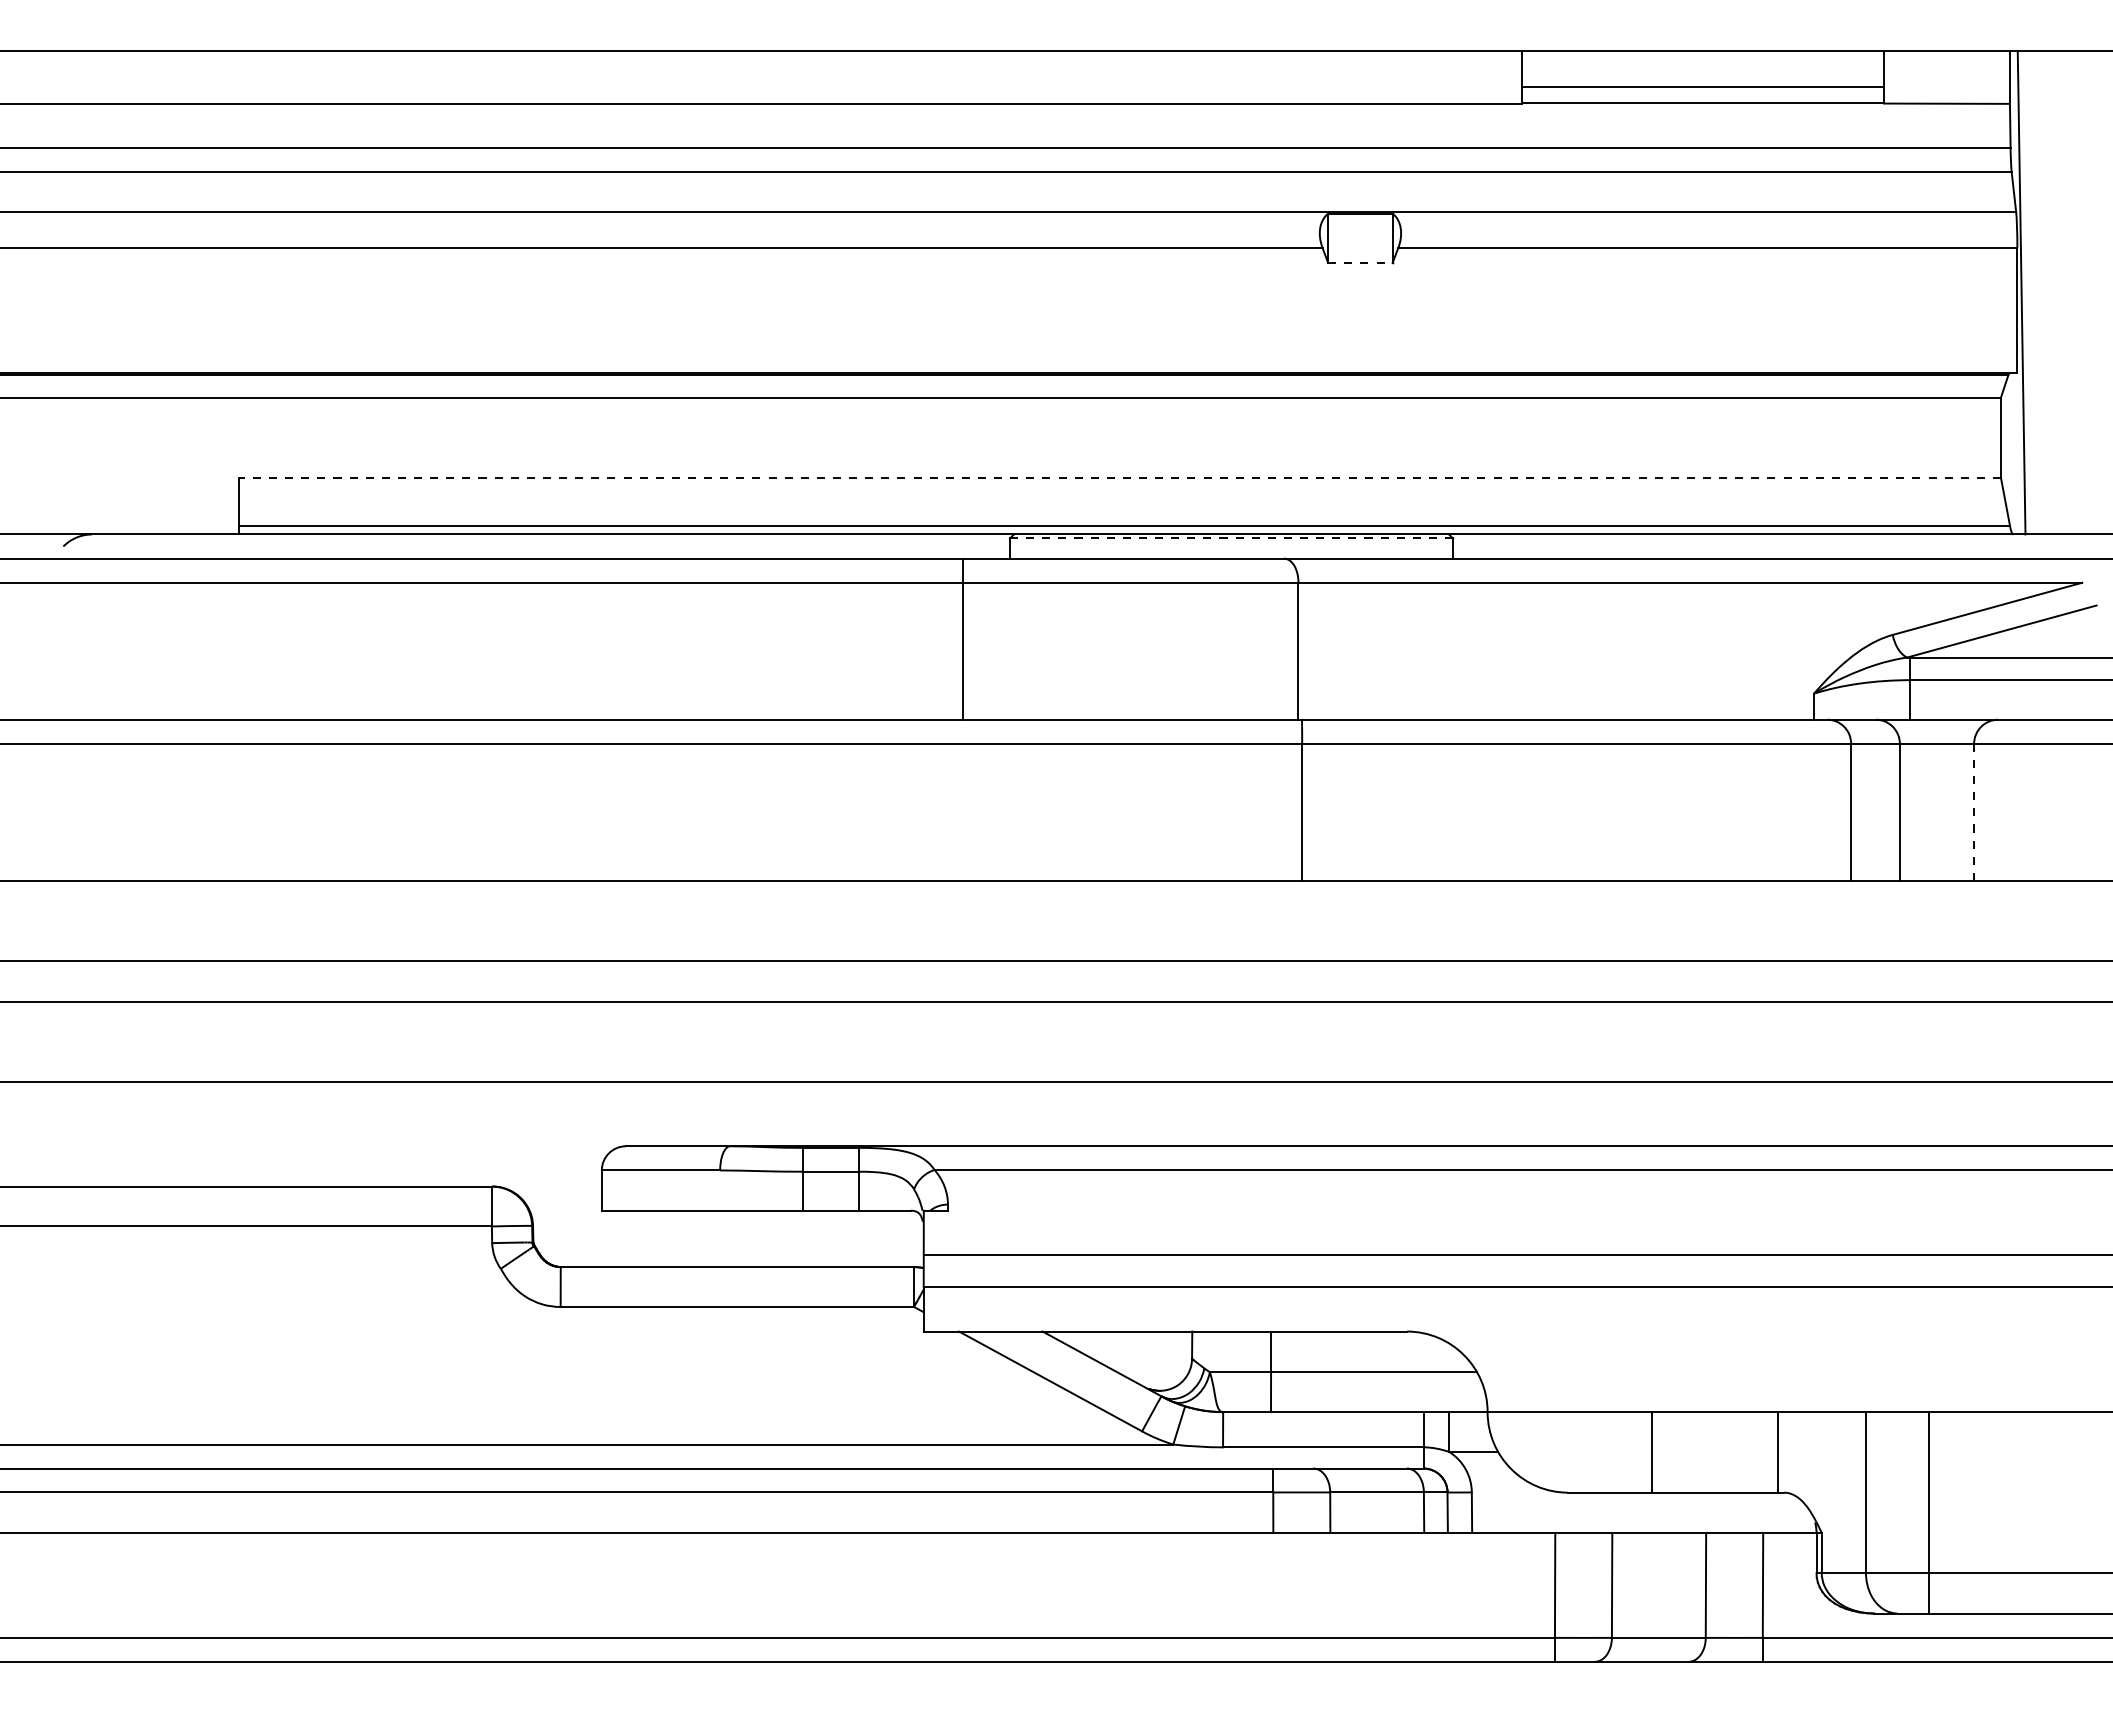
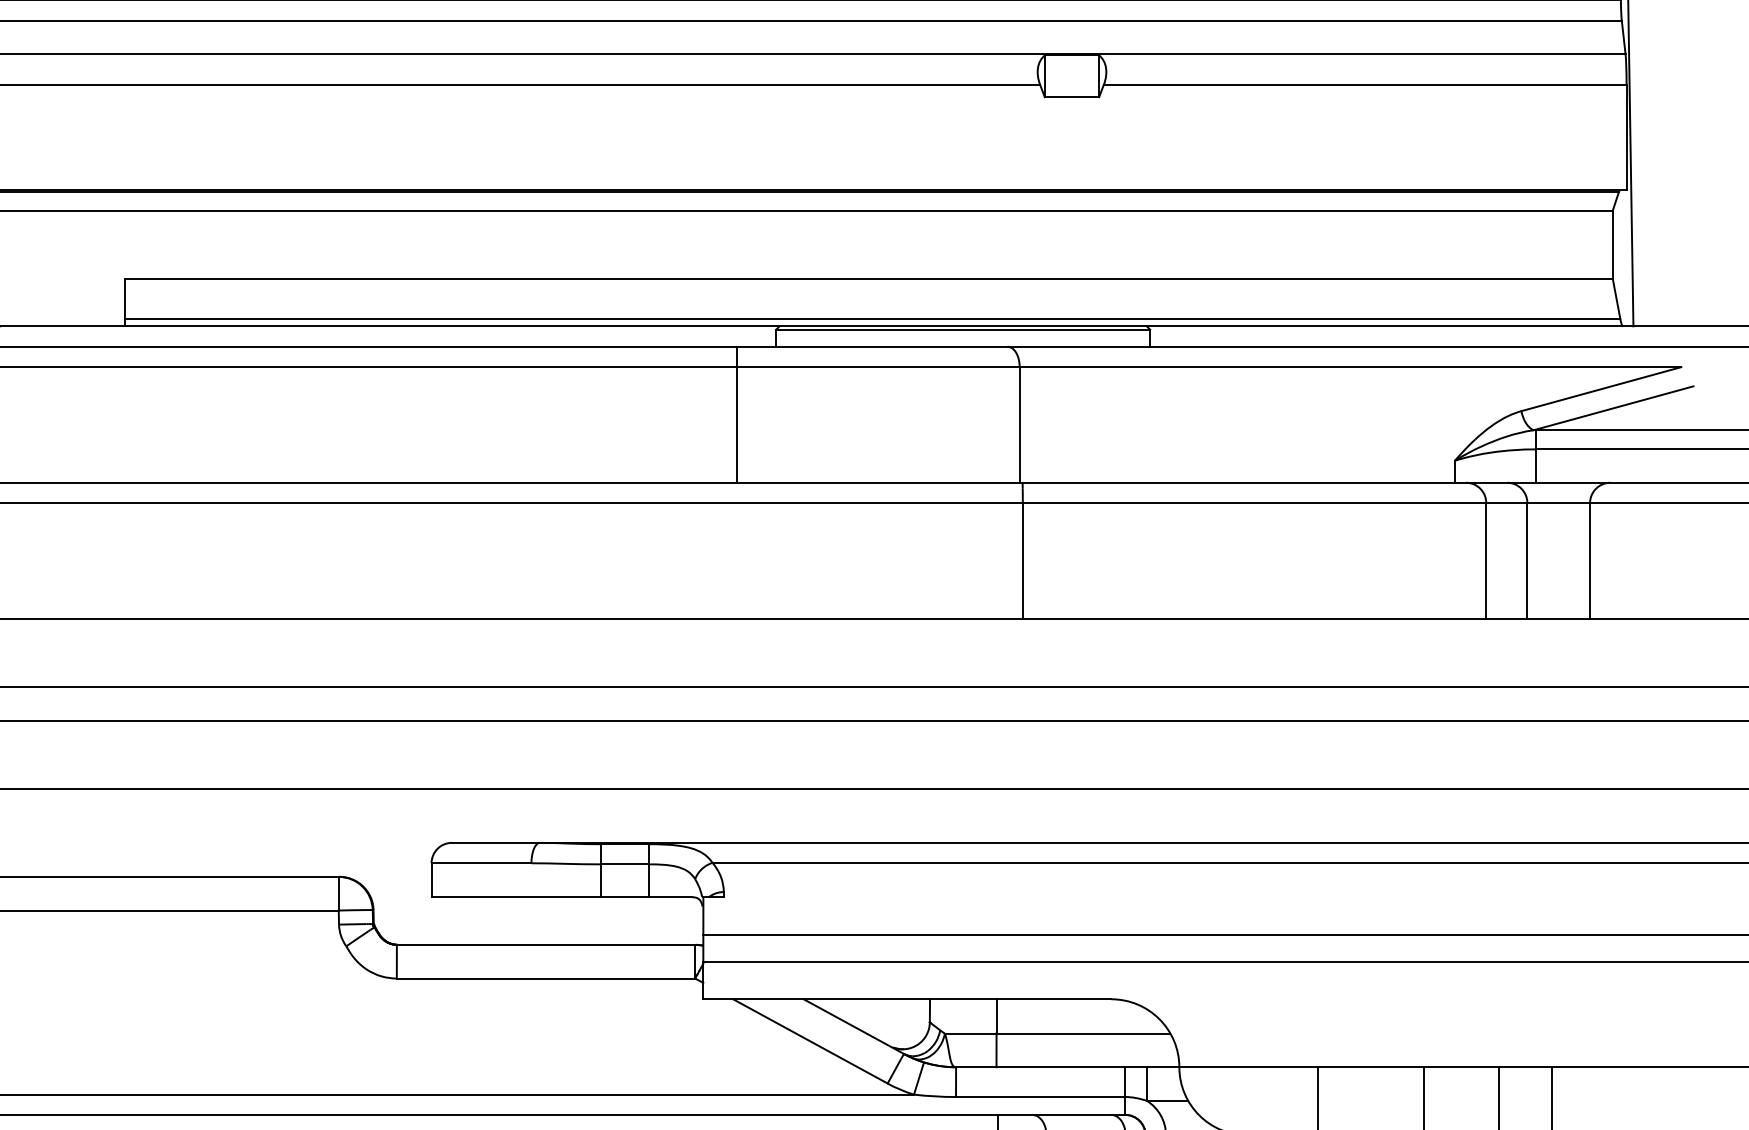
line: (1360, 262) -> (1072, 96), dashed -> solid
line: (1120, 478) -> (869, 279), dashed -> solid
line: (1231, 538) -> (963, 329), dashed -> solid
line: (1974, 812) -> (1590, 561), dashed -> solid

